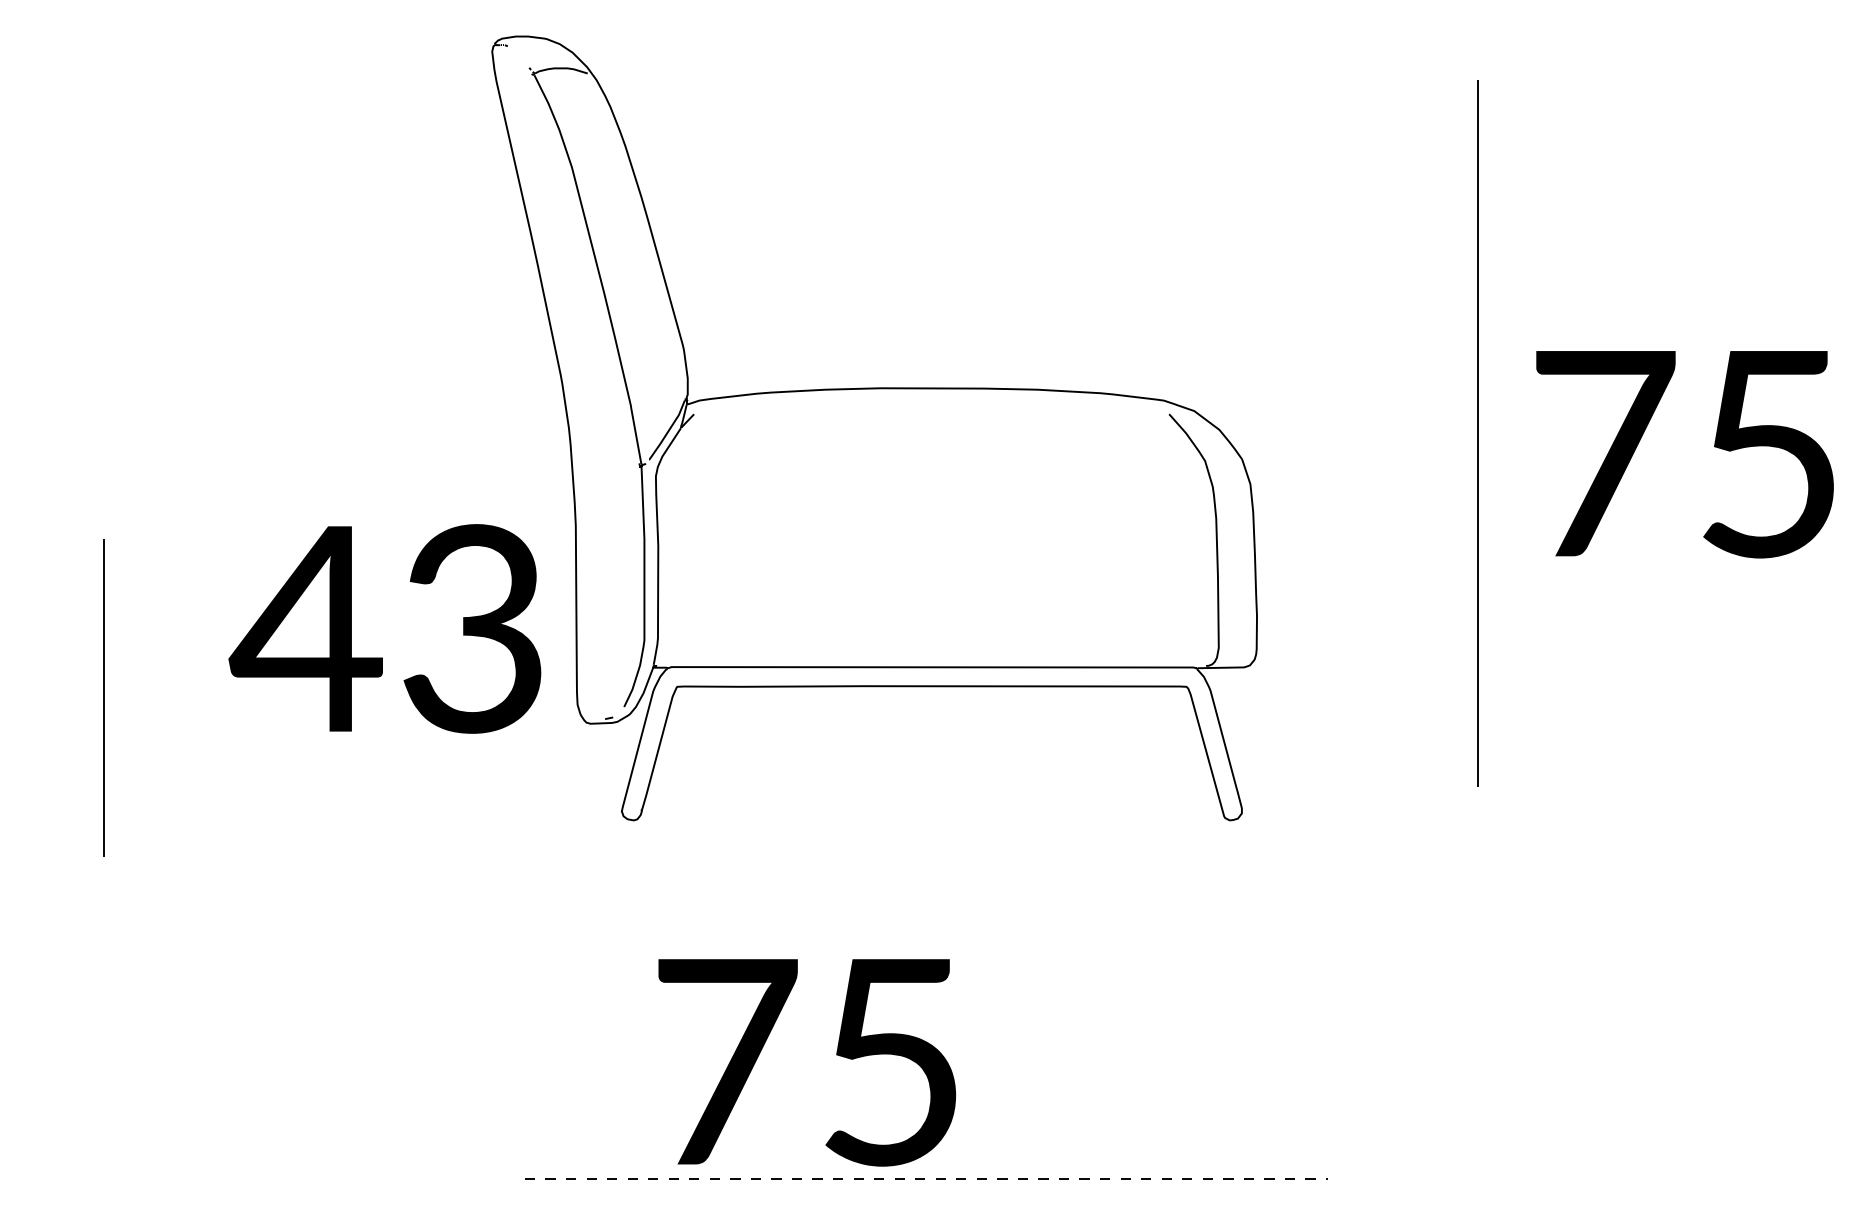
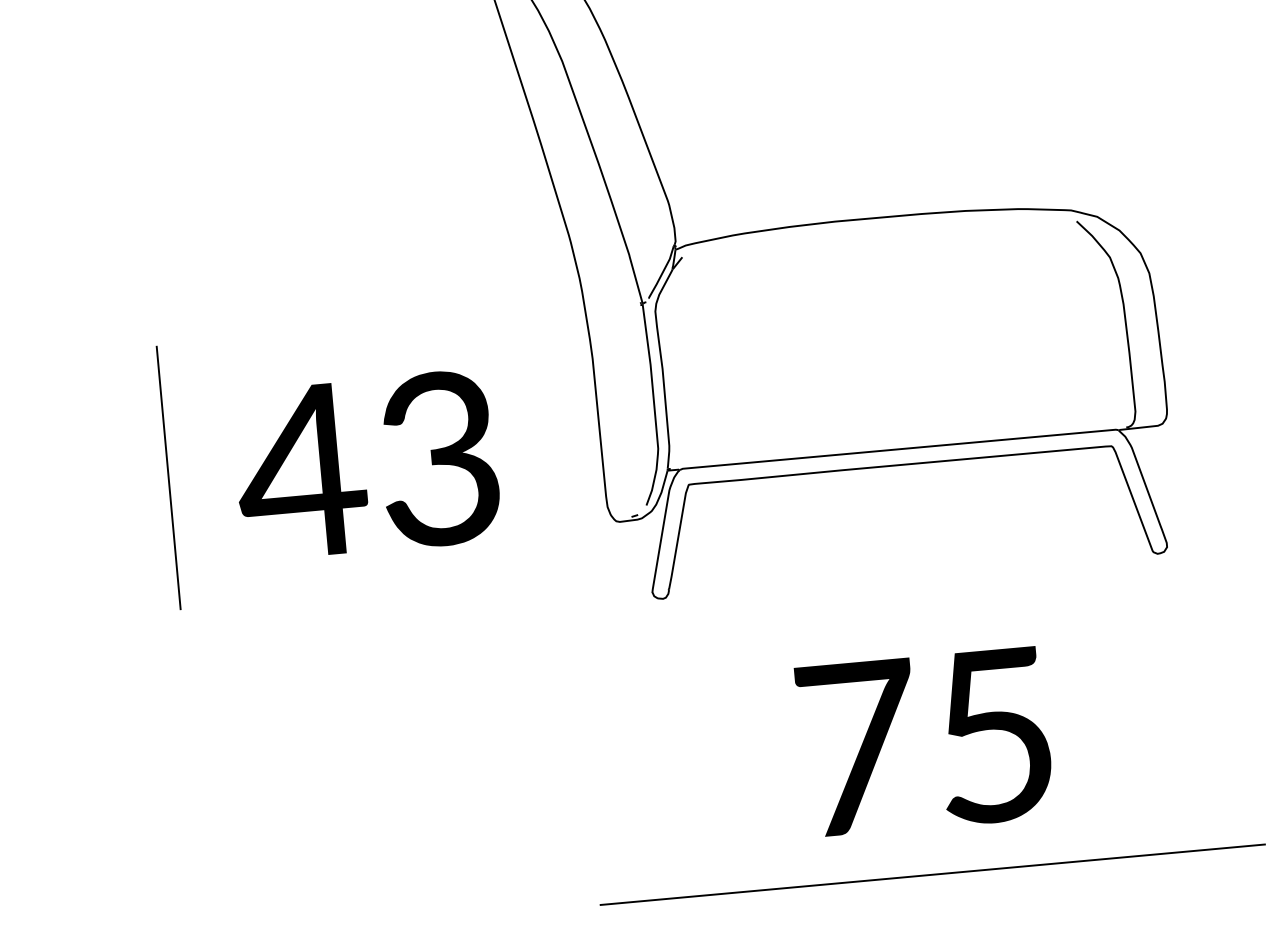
text: (384, 628) -> (366, 465), moved
line: (103, 697) -> (168, 477), moved
text: (807, 1062) -> (925, 742), moved
line: (926, 1179) -> (933, 874), dashed -> solid

